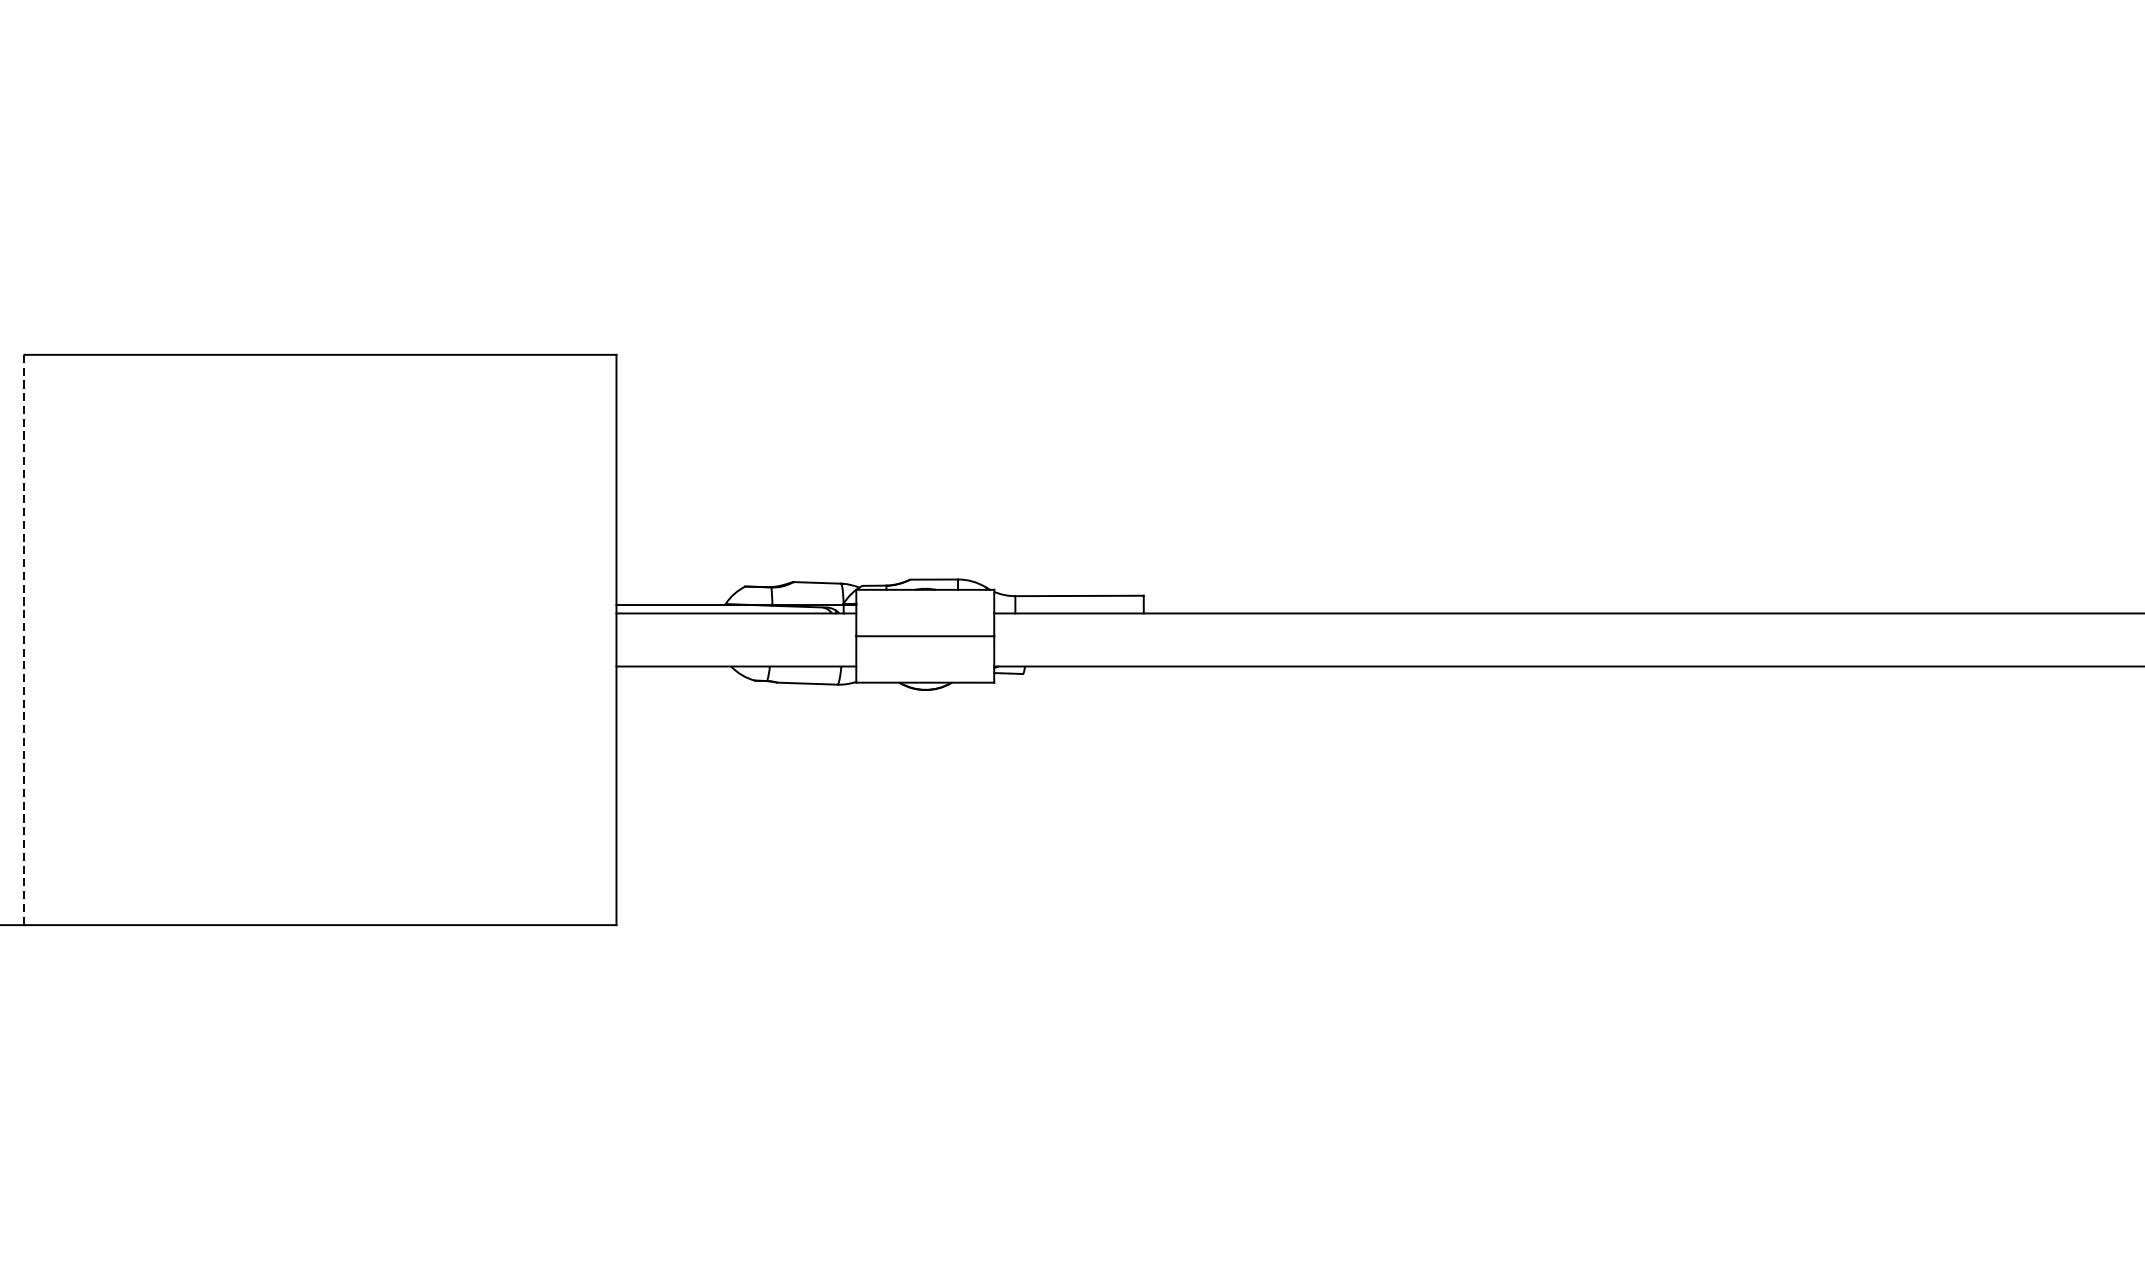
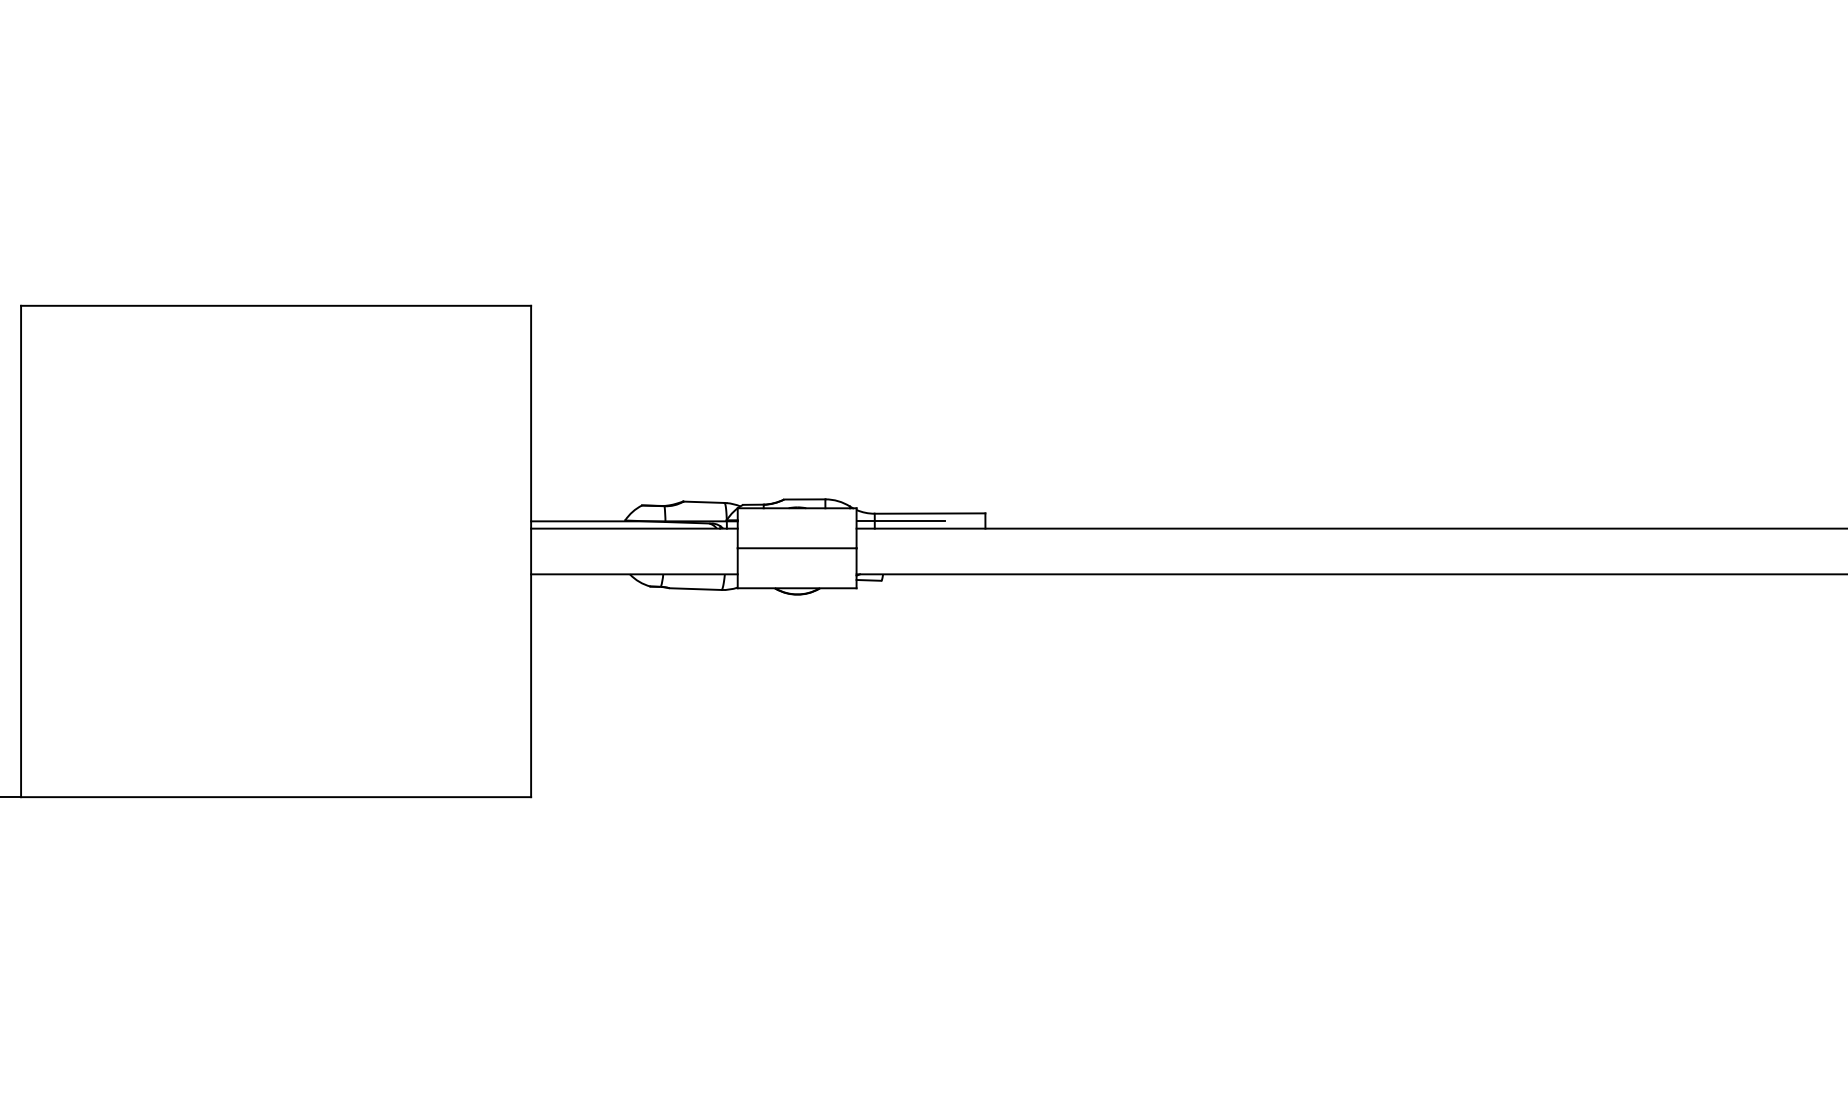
line: (1045, 605) -> (900, 521), added
line: (24, 640) -> (21, 551), dashed -> solid

